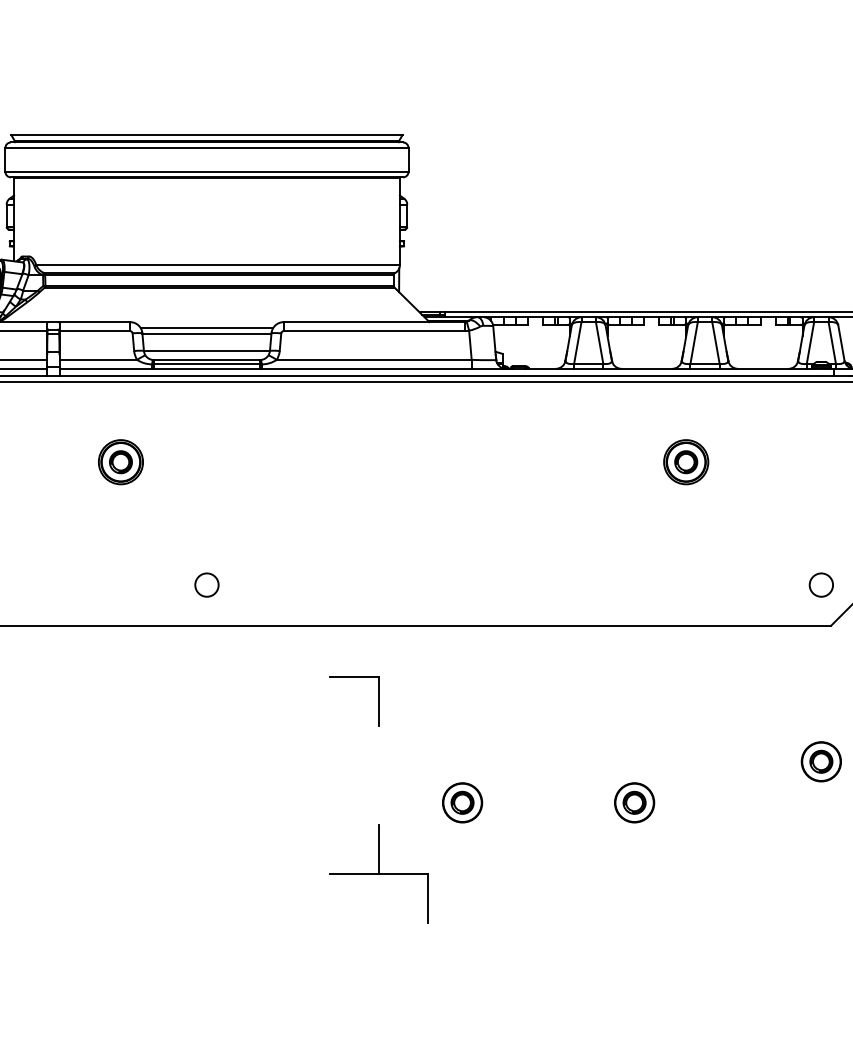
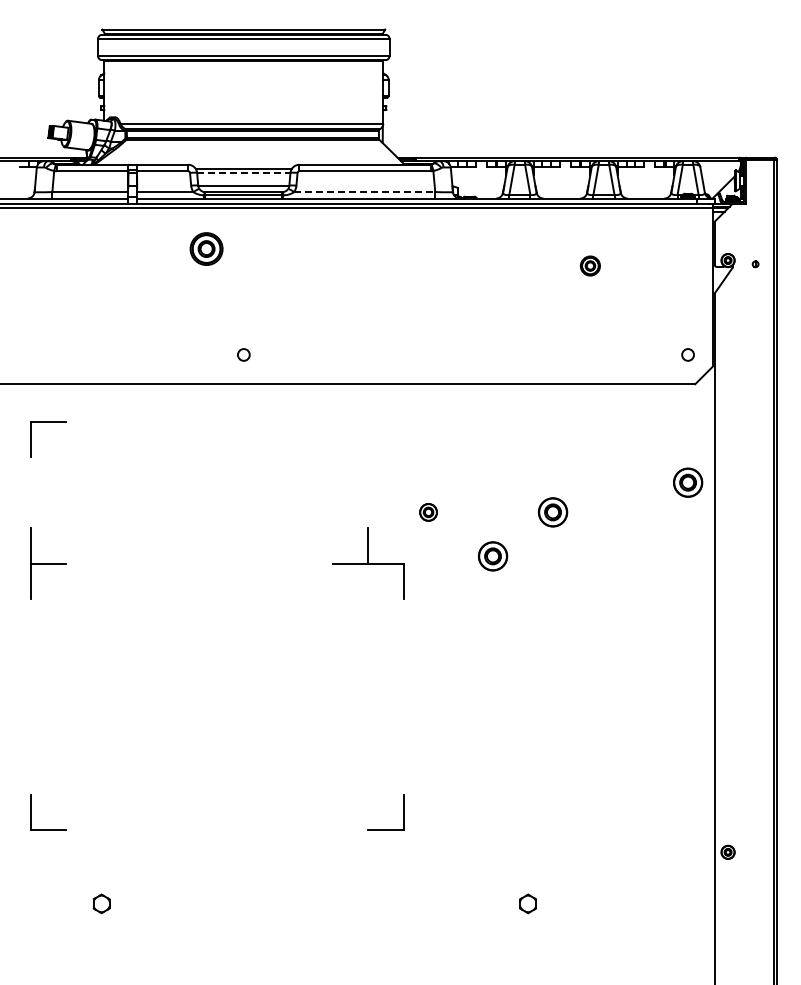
line: (206, 334) -> (243, 173), solid -> dashed
line: (375, 360) -> (365, 192), solid -> dashed
part: (120, 461) -> (206, 248), moved
part: (686, 461) -> (590, 265), size x0.6
circle: (206, 584) -> (243, 354), size x0.7
circle: (820, 584) -> (687, 354), size x0.7
part: (354, 678) -> (350, 422), removed
part: (462, 802) -> (428, 512), size x0.6
part: (552, 863) -> (493, 556), added

